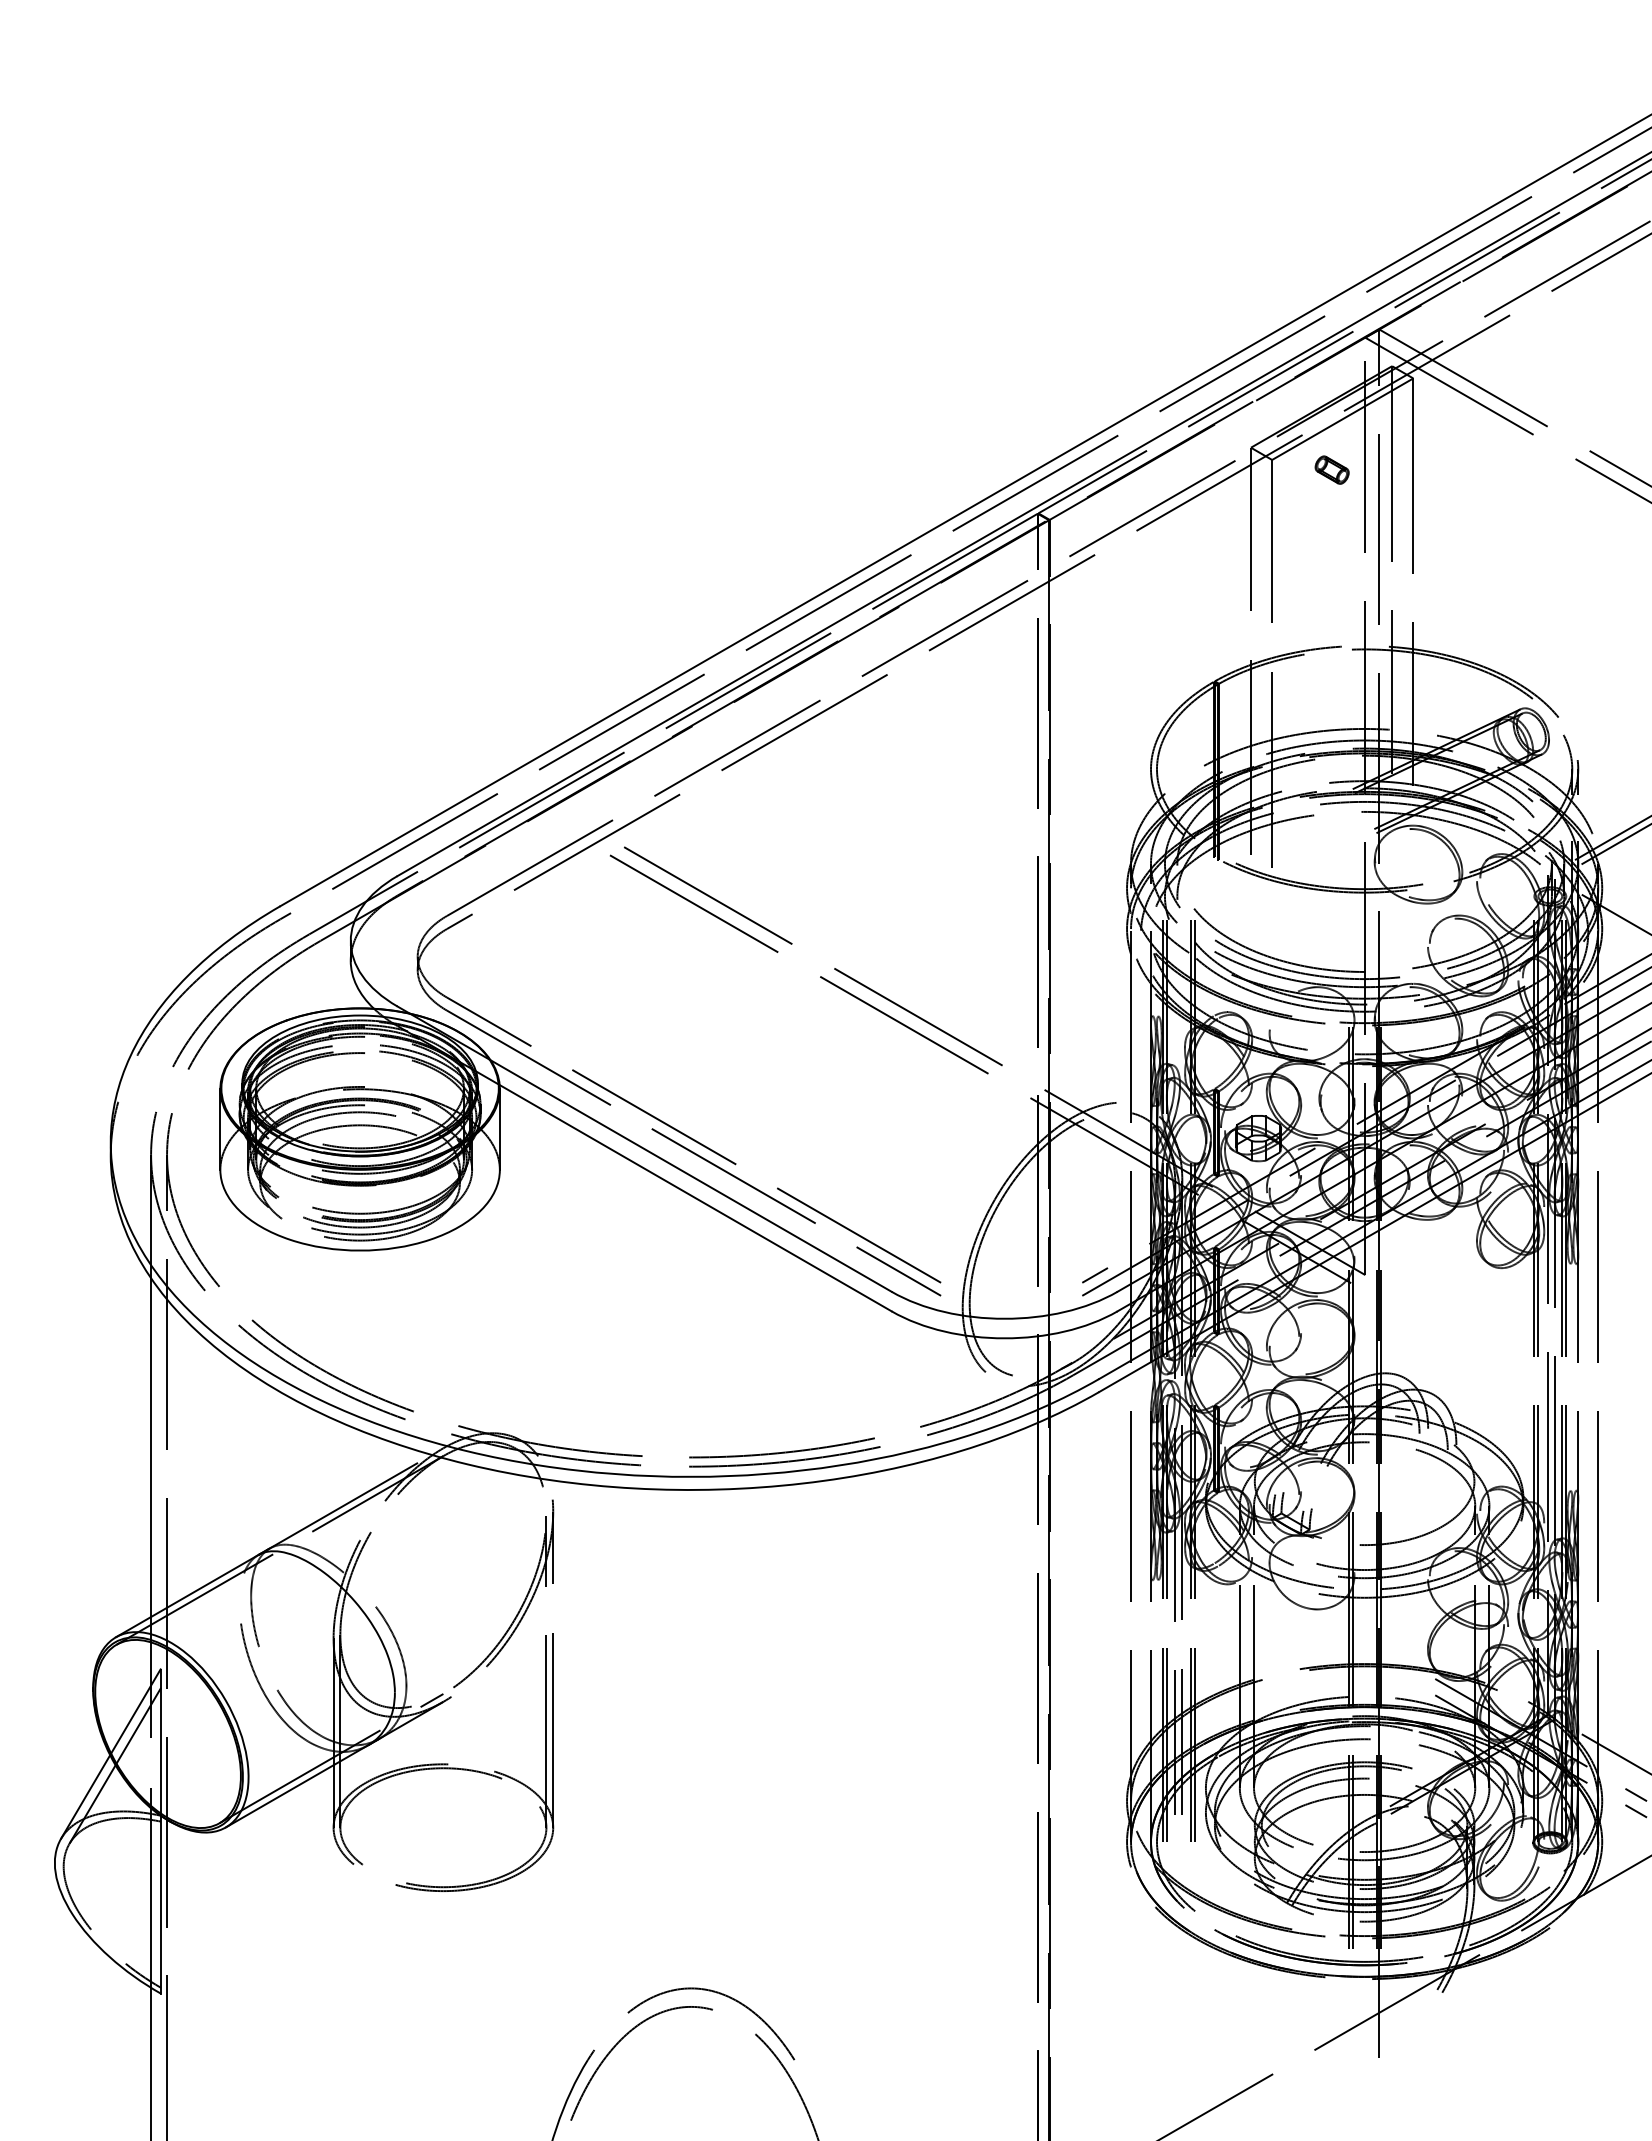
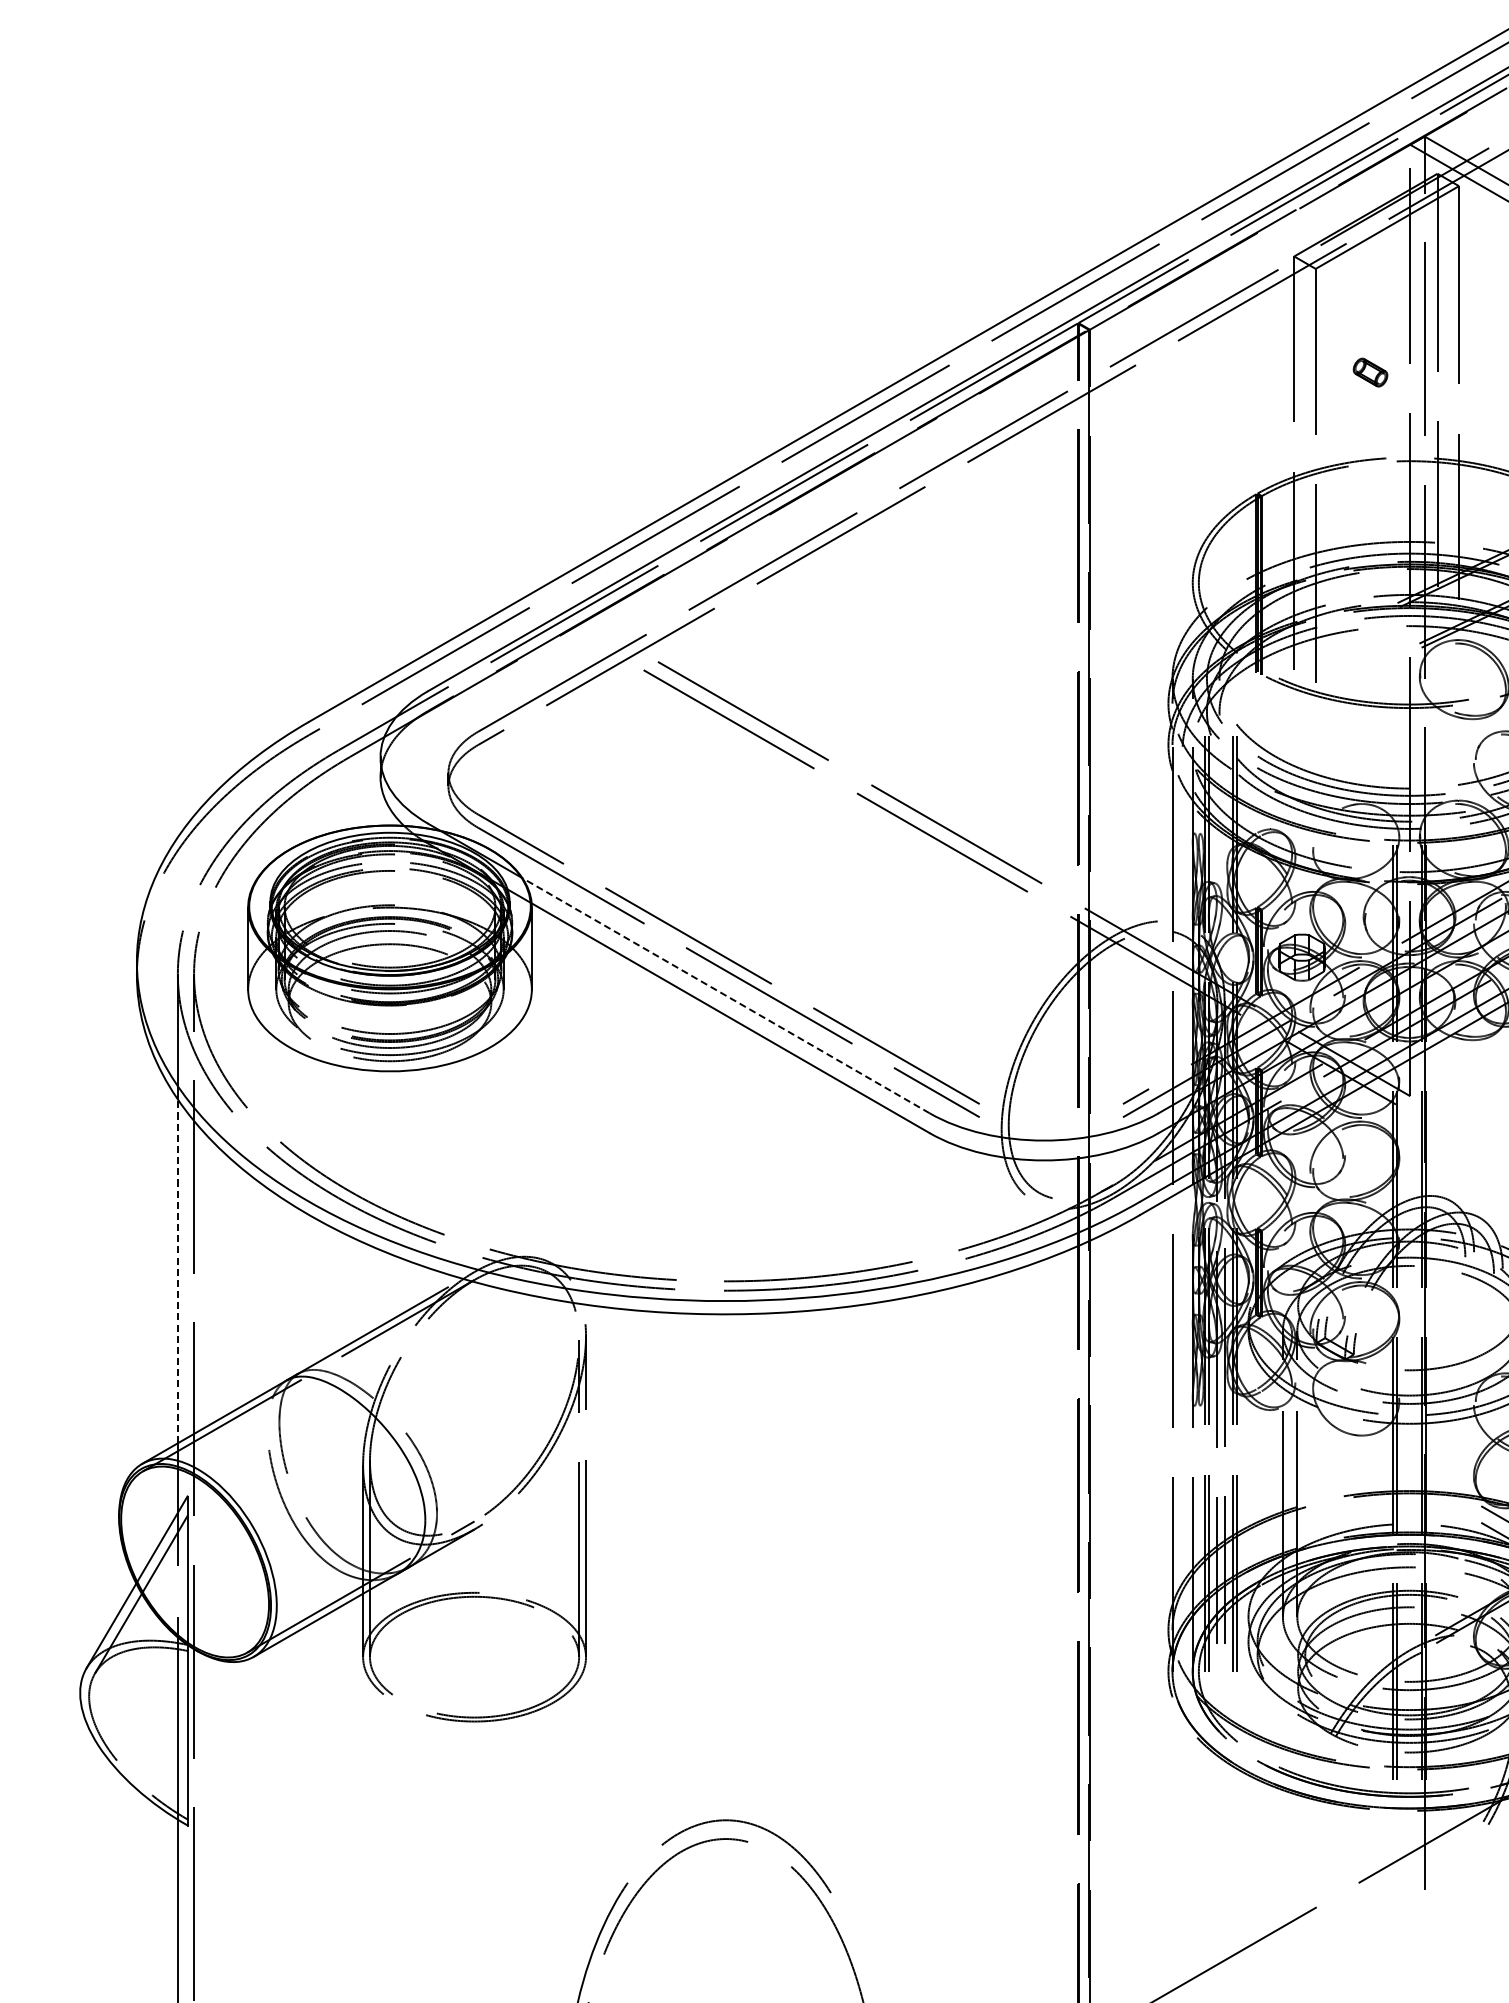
part: (1331, 469) -> (1369, 371), moved
line: (691, 1176) -> (726, 996), solid -> dashed
line: (151, 1447) -> (178, 1271), solid -> dashed

